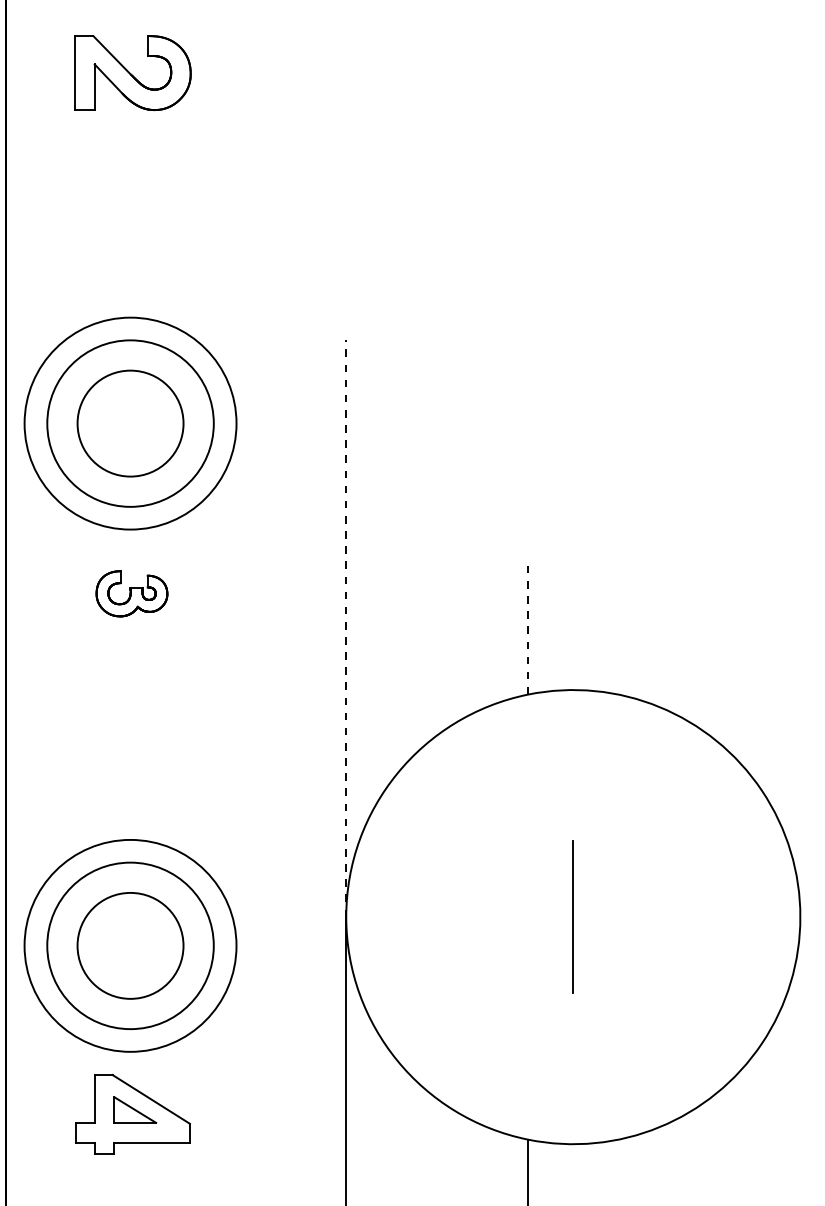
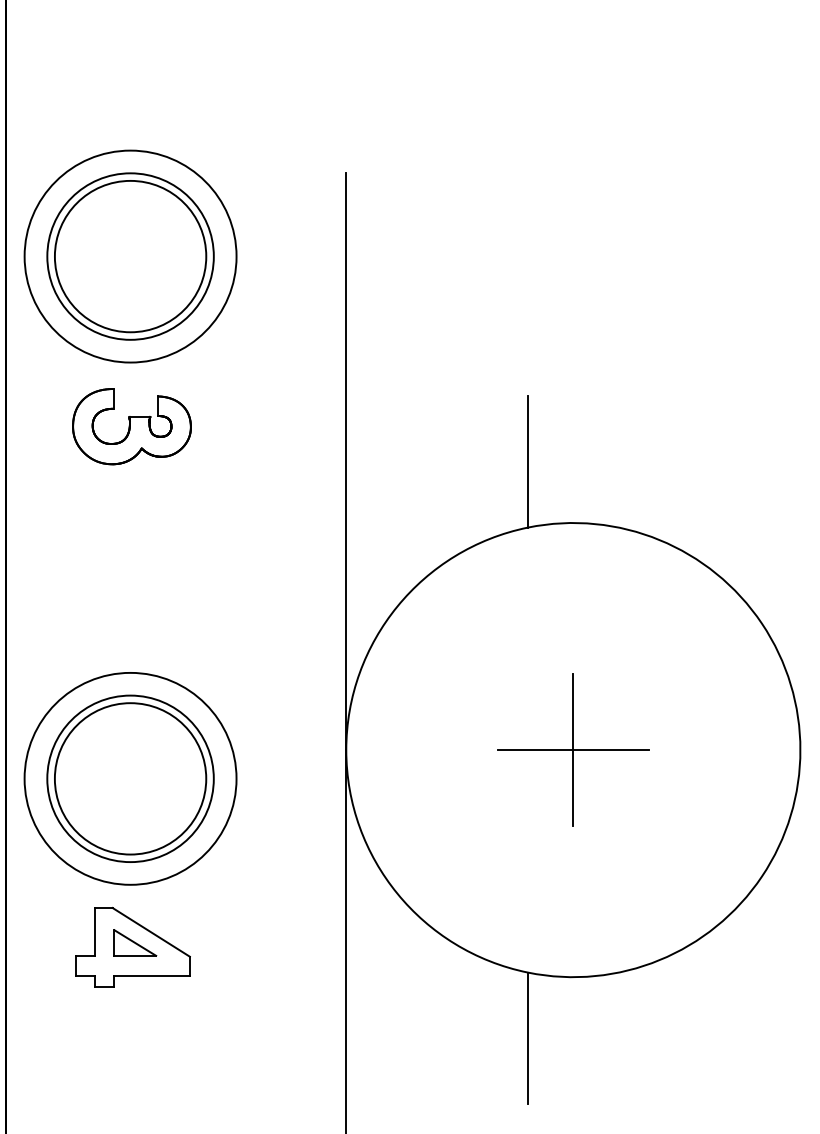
circle: (130, 423) -> (130, 256), size x1.43
part: (131, 593) -> (131, 426), size x1.67
line: (346, 628) -> (346, 461), dashed -> solid
line: (527, 628) -> (527, 461), dashed -> solid
line: (573, 917) -> (573, 750), added
circle: (130, 945) -> (130, 778), size x1.43

